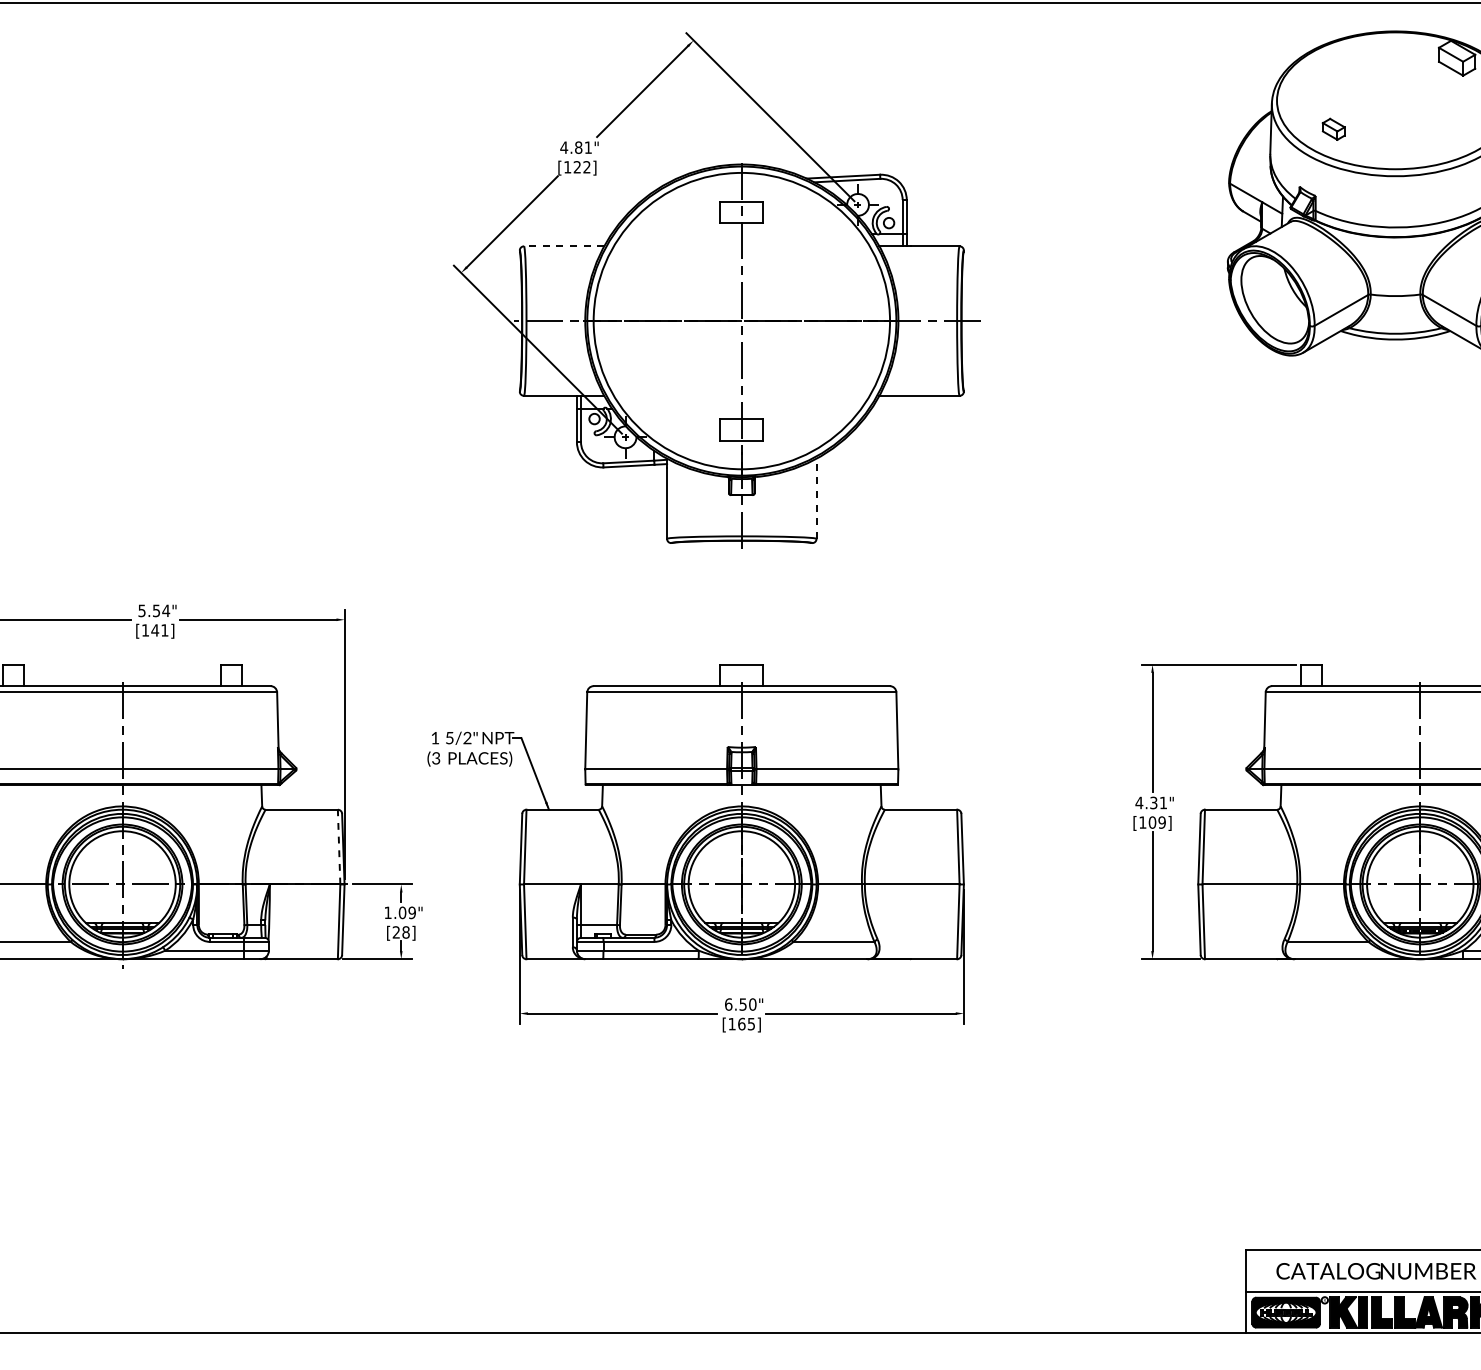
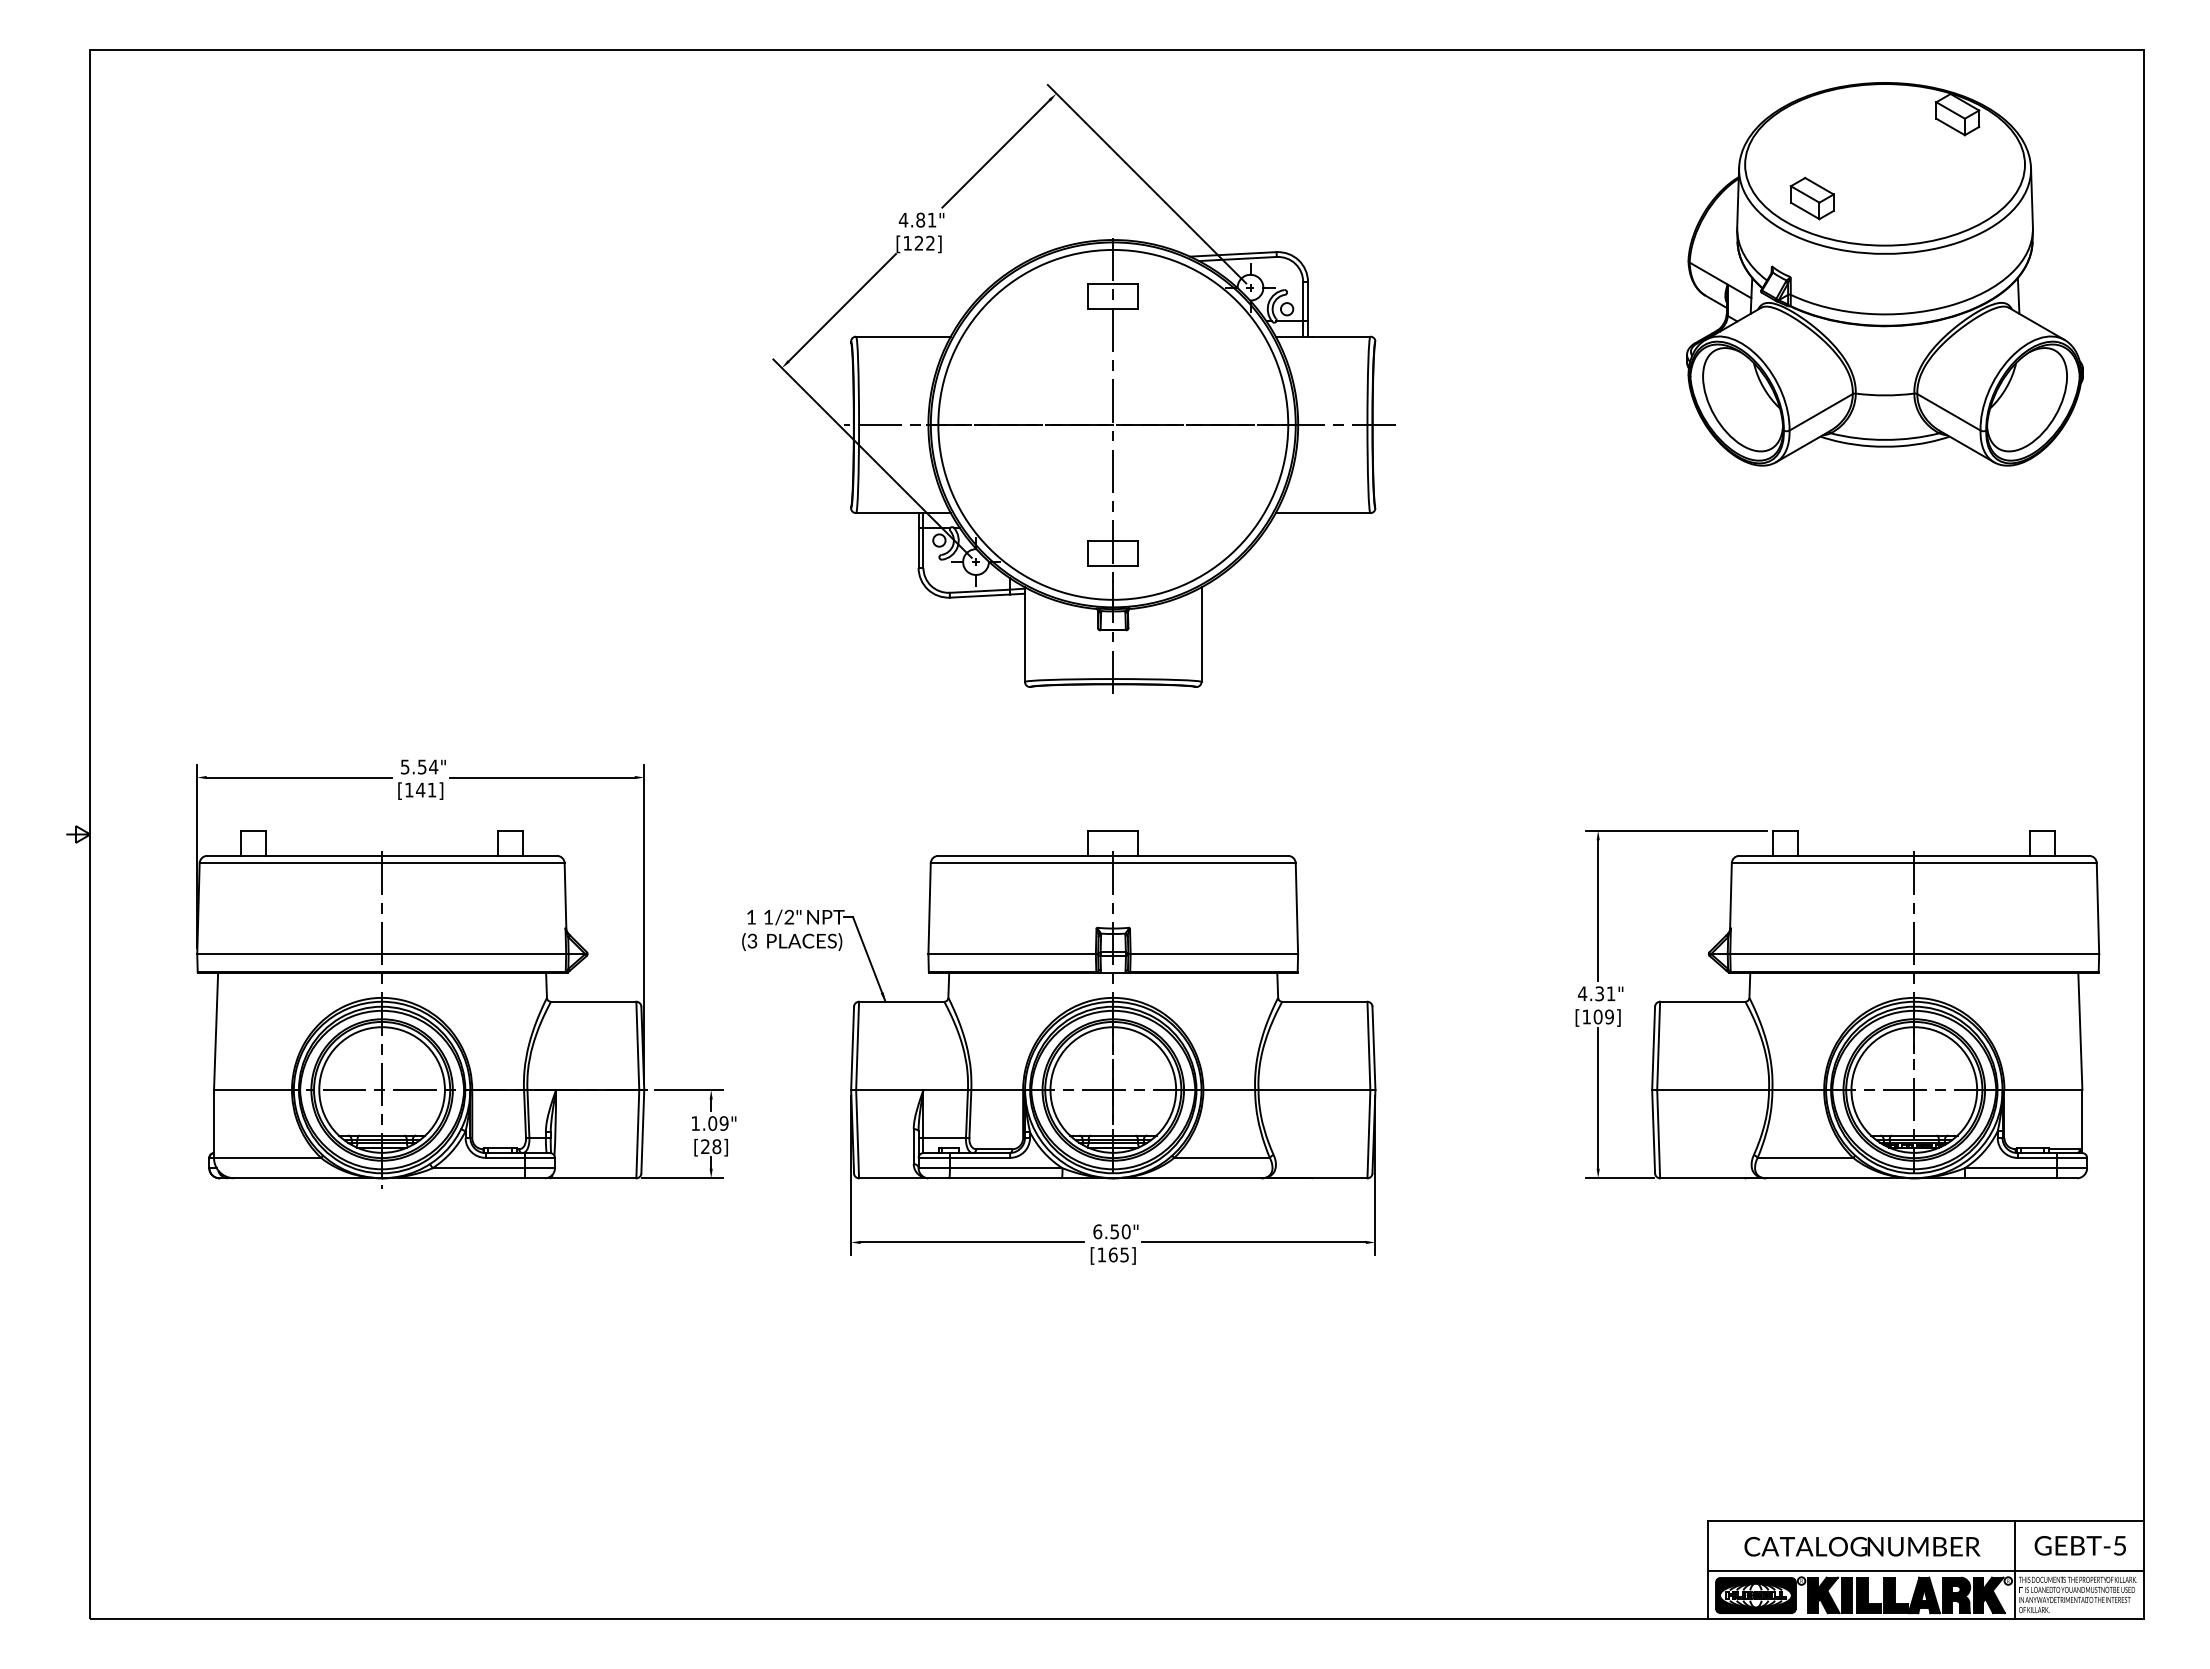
part: (1333, 129) -> (1811, 198), size x1.67
line: (564, 246) -> (903, 336), dashed -> solid
line: (816, 498) -> (1201, 634), dashed -> solid
text: (449, 738) -> (768, 917), 5/2" -> 1/2"
line: (338, 846) -> (637, 1045), dashed -> solid

